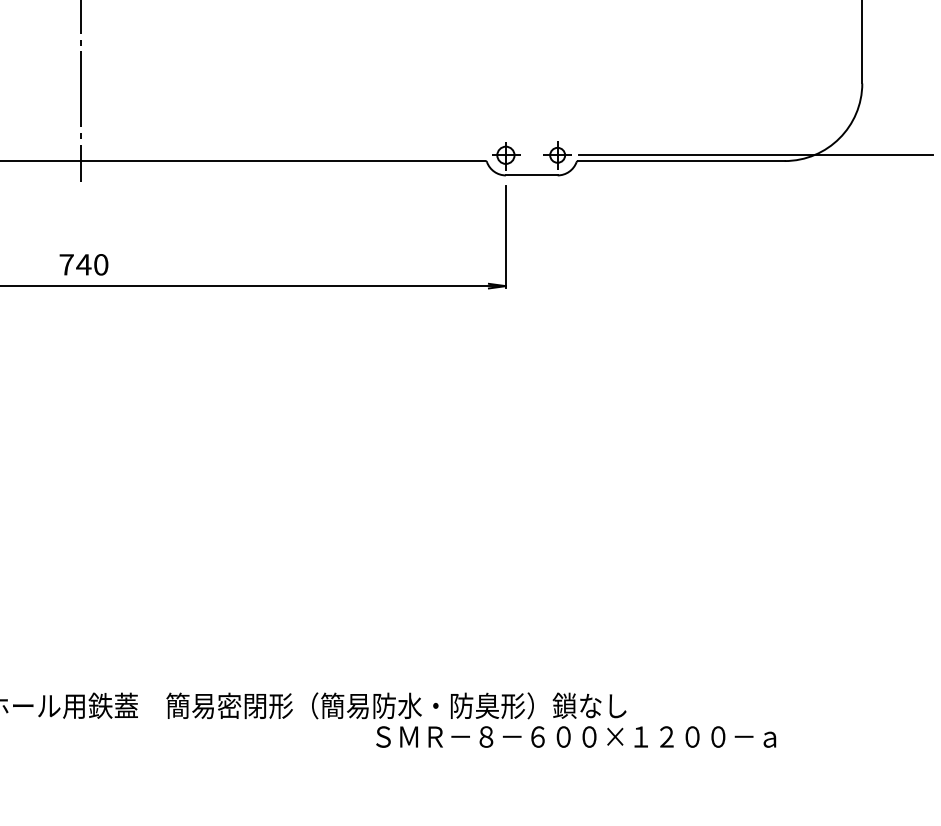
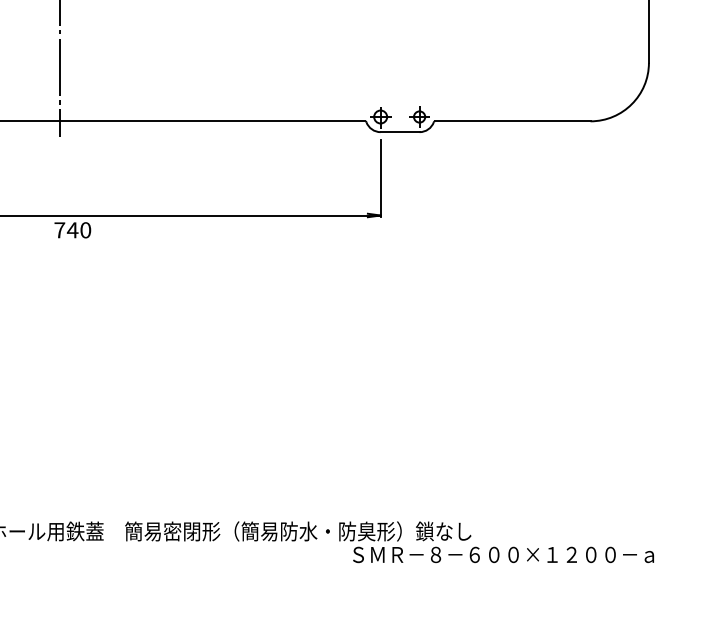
line: (755, 155) -> (568, 117), removed
text: (83, 264) -> (72, 230), moved
text: (576, 736) -> (503, 554), moved

